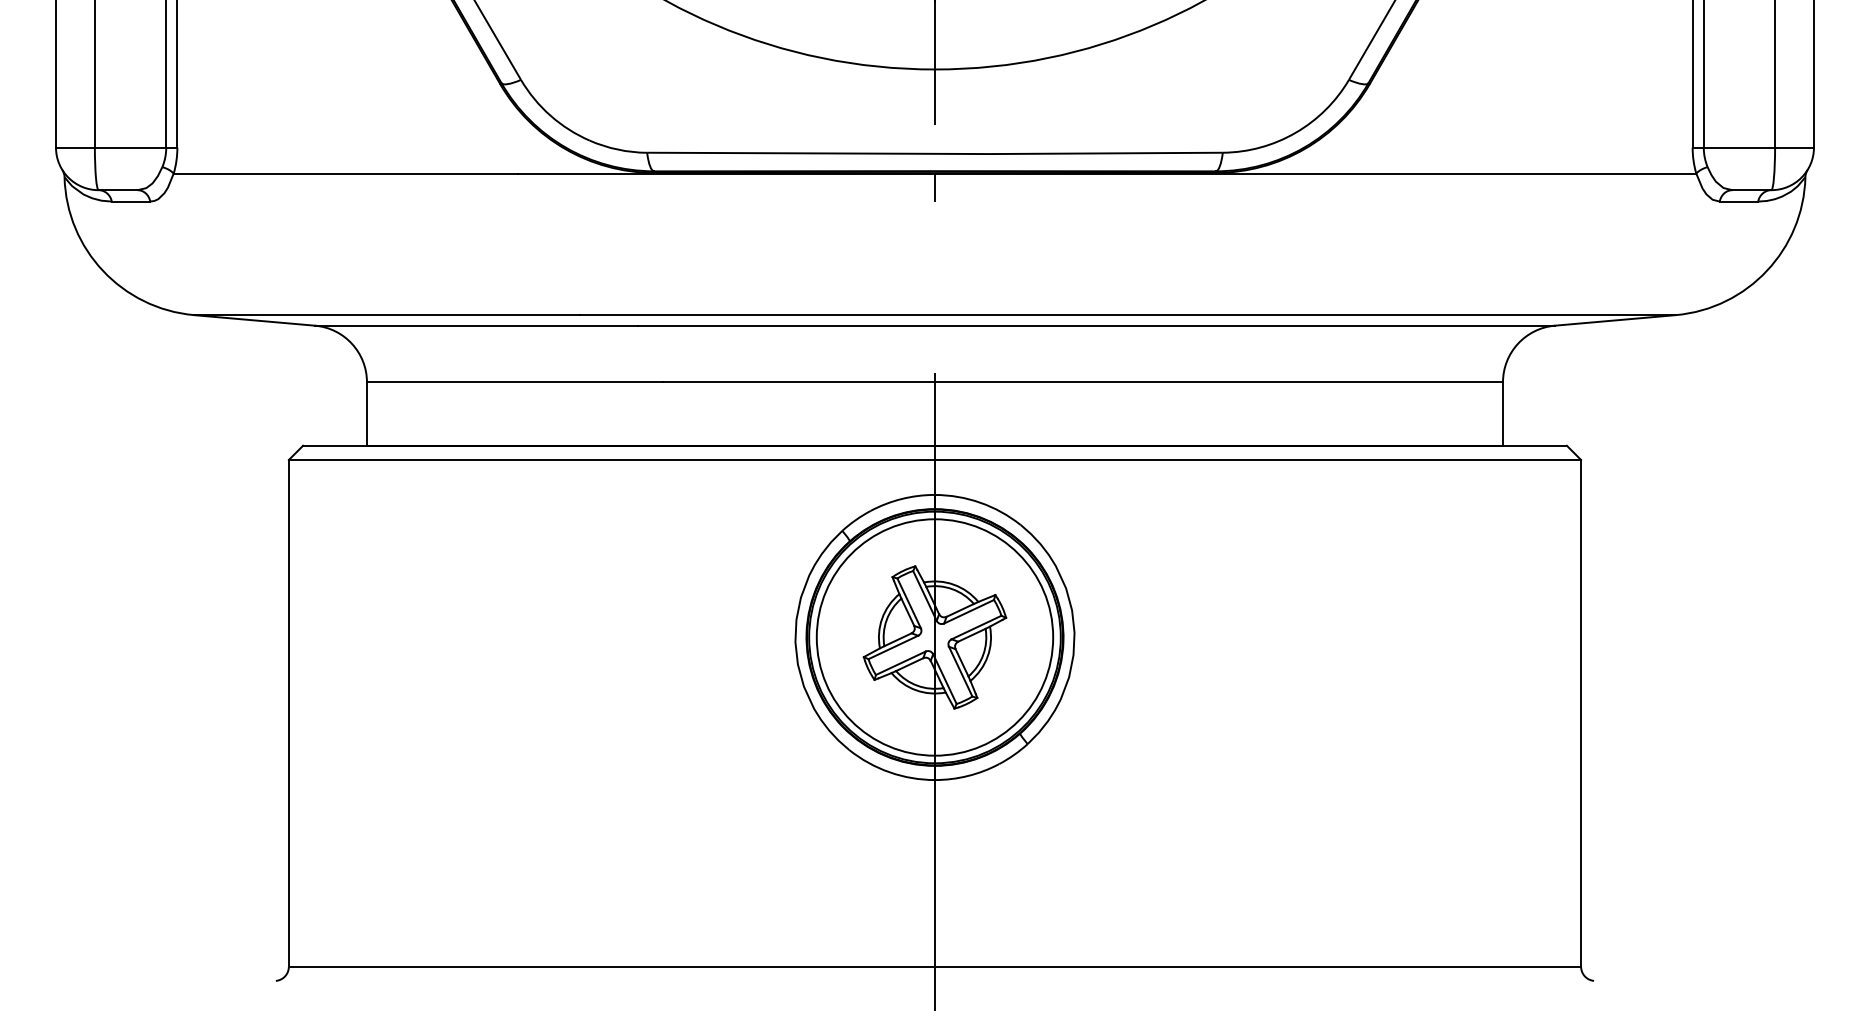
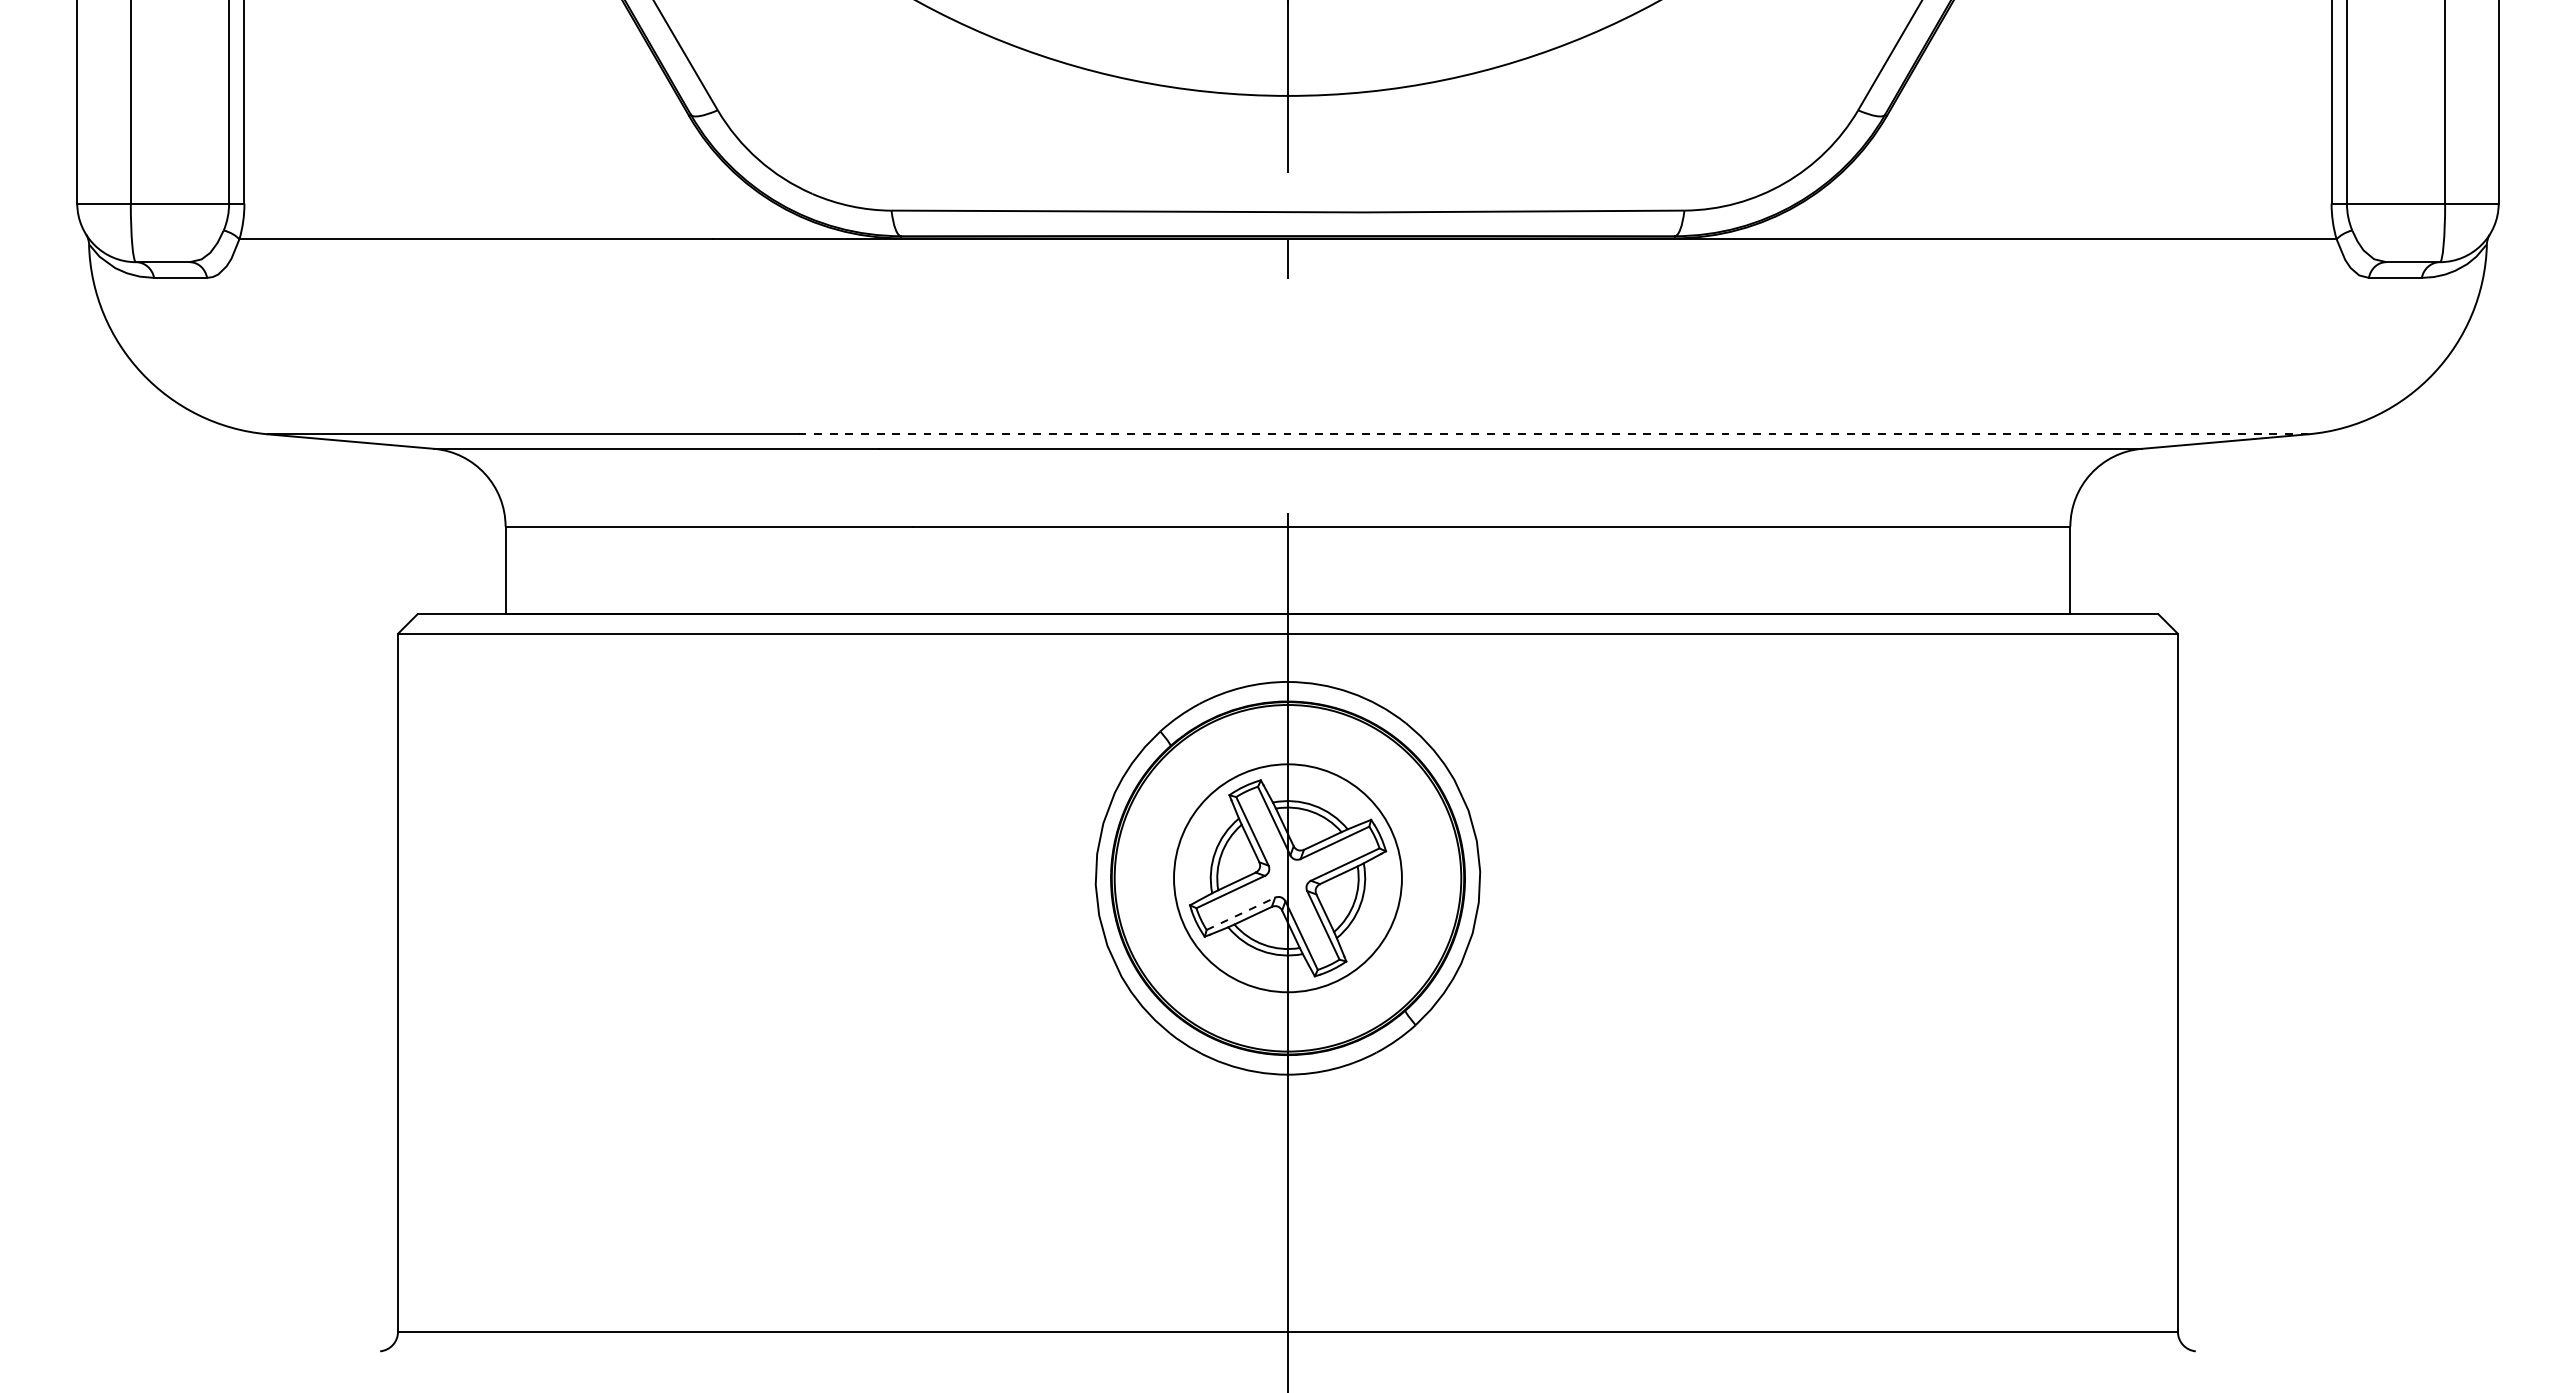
line: (1127, 315) -> (1553, 434), solid -> dashed
circle: (934, 637) -> (1287, 878), size x0.7
line: (900, 663) -> (1240, 913), solid -> dashed

